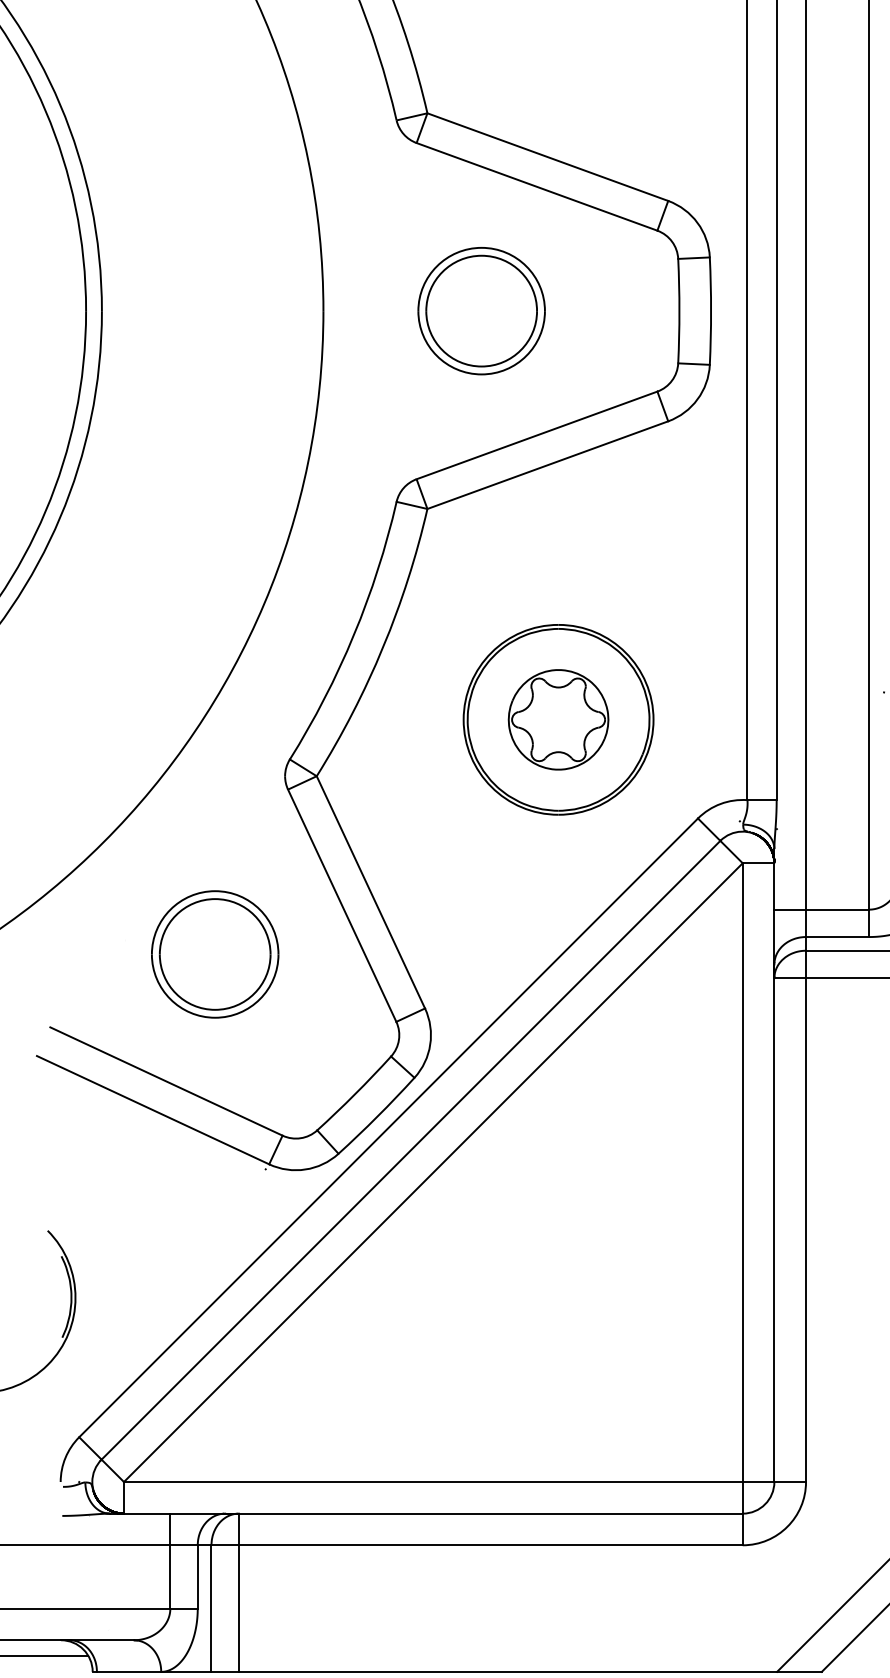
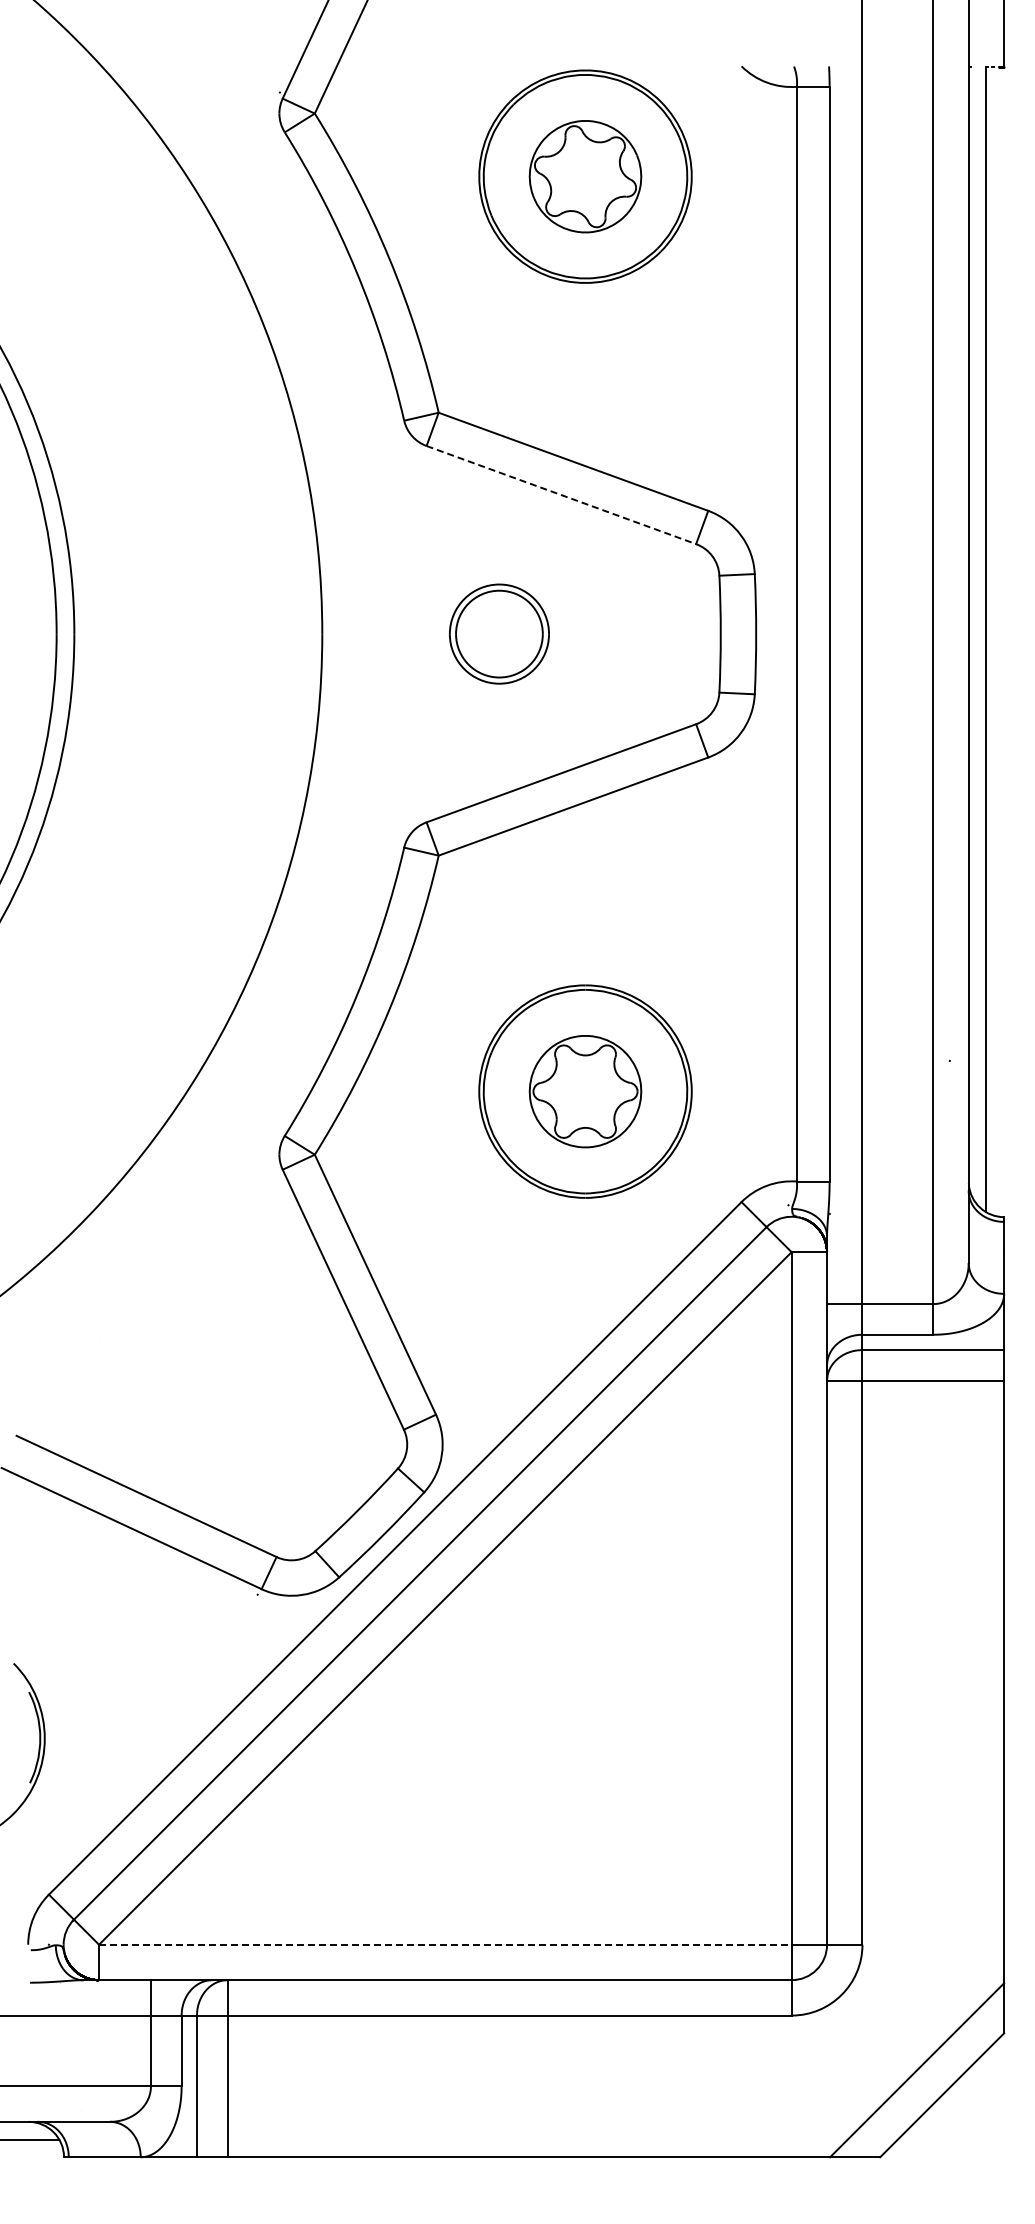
line: (537, 187) -> (561, 495), solid -> dashed
part: (481, 310) -> (499, 633), size x0.7
part: (214, 953) -> (200, 1353), removed
line: (433, 1481) -> (445, 1944), solid -> dashed

